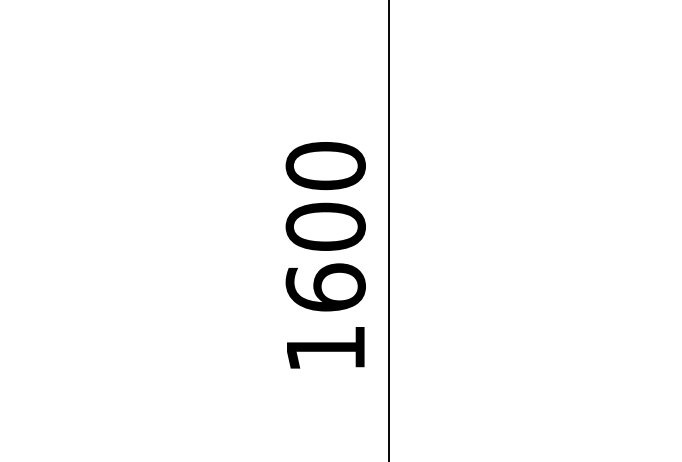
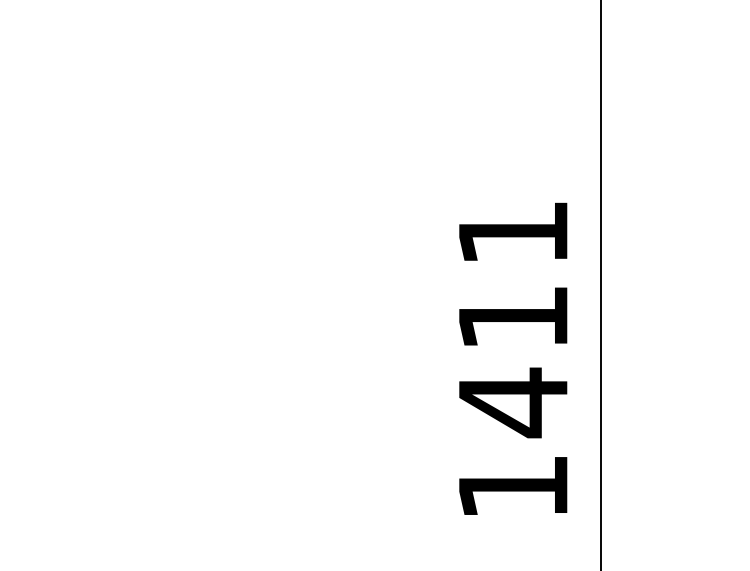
text: (325, 227) -> (512, 318), 1600 -> 1411

